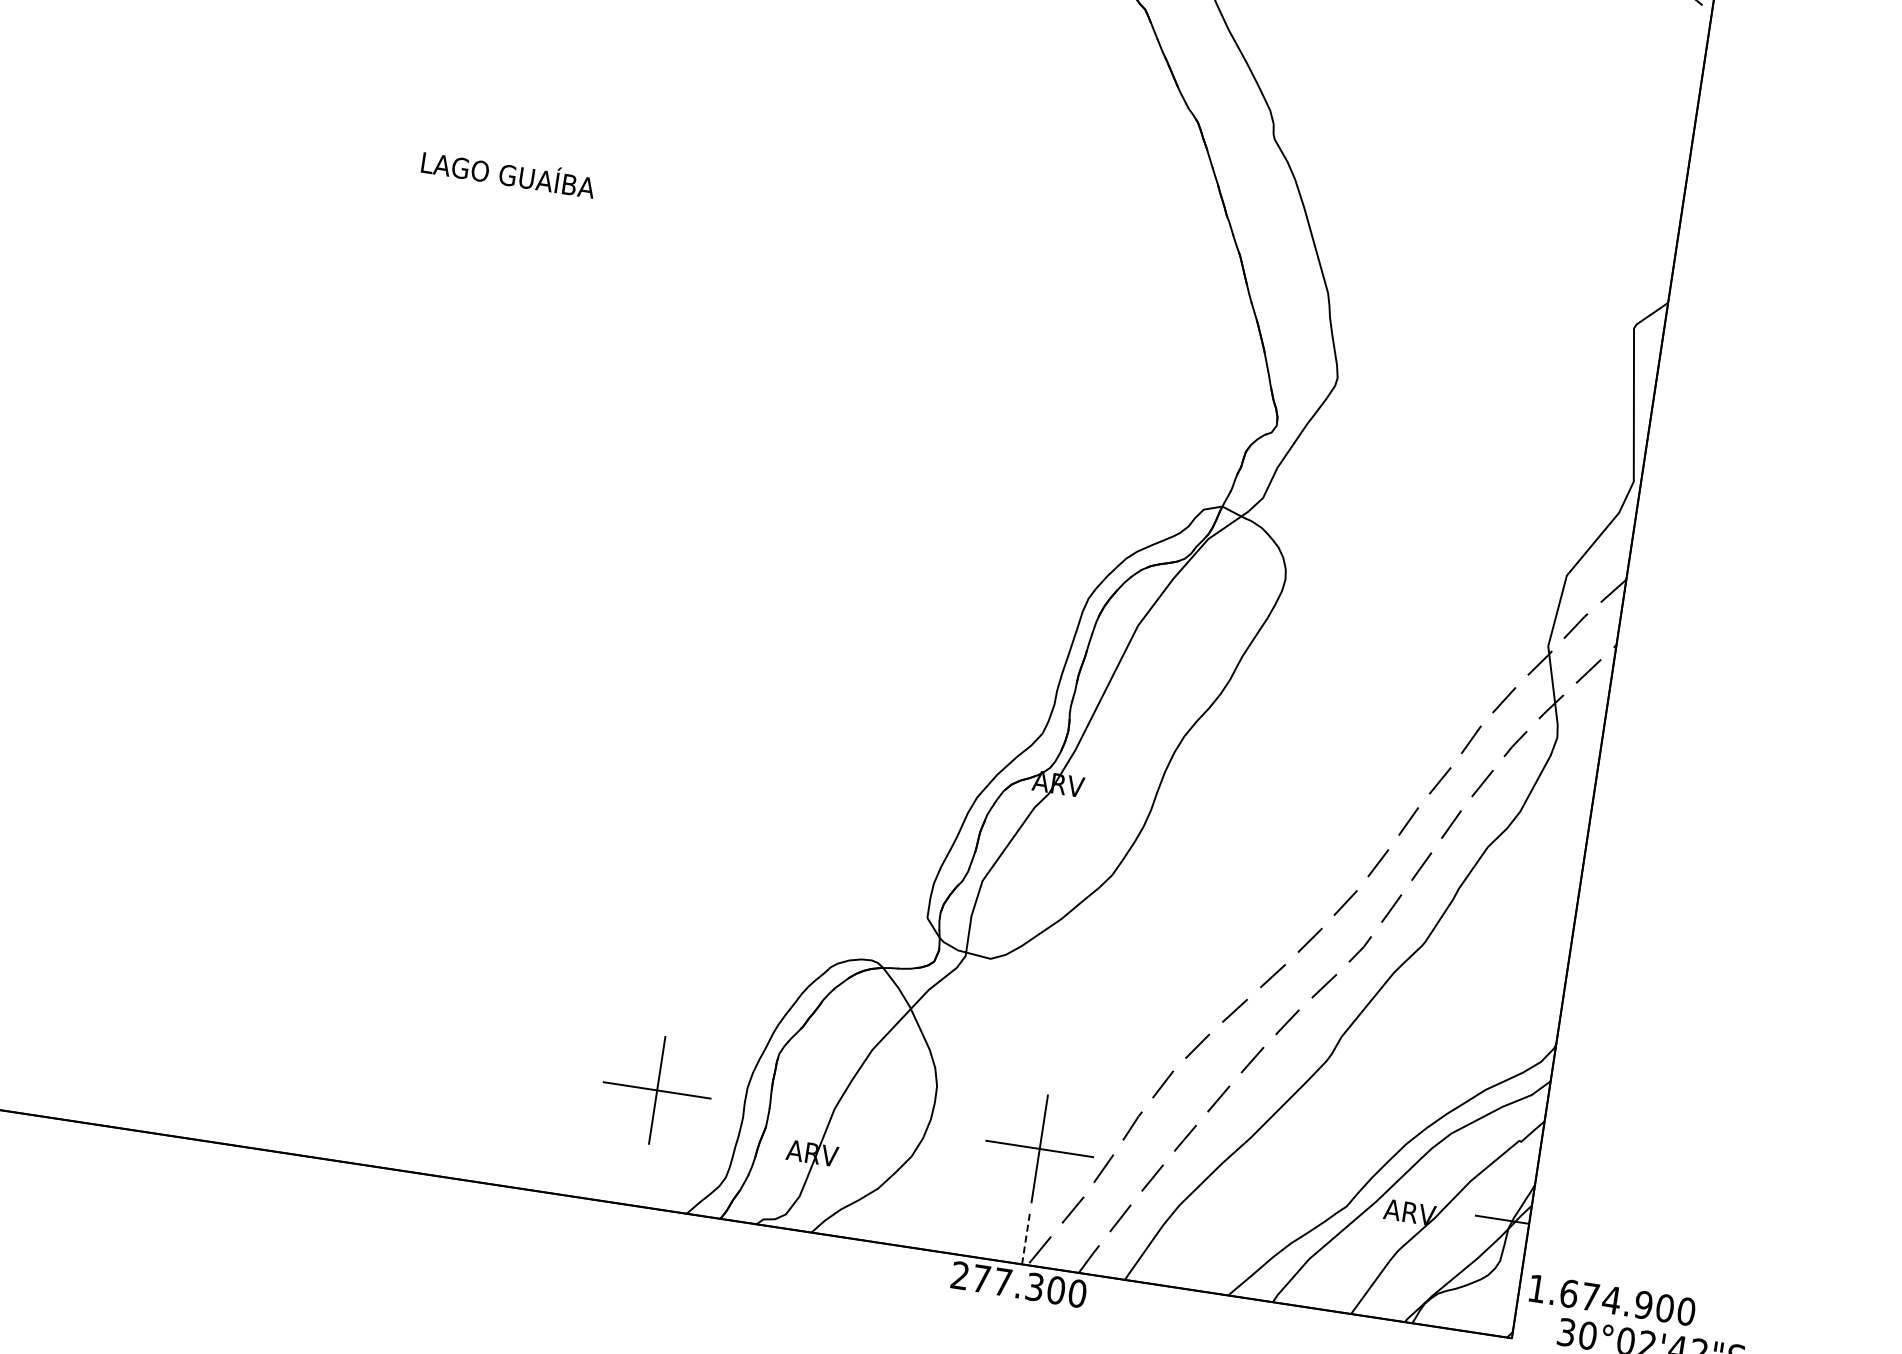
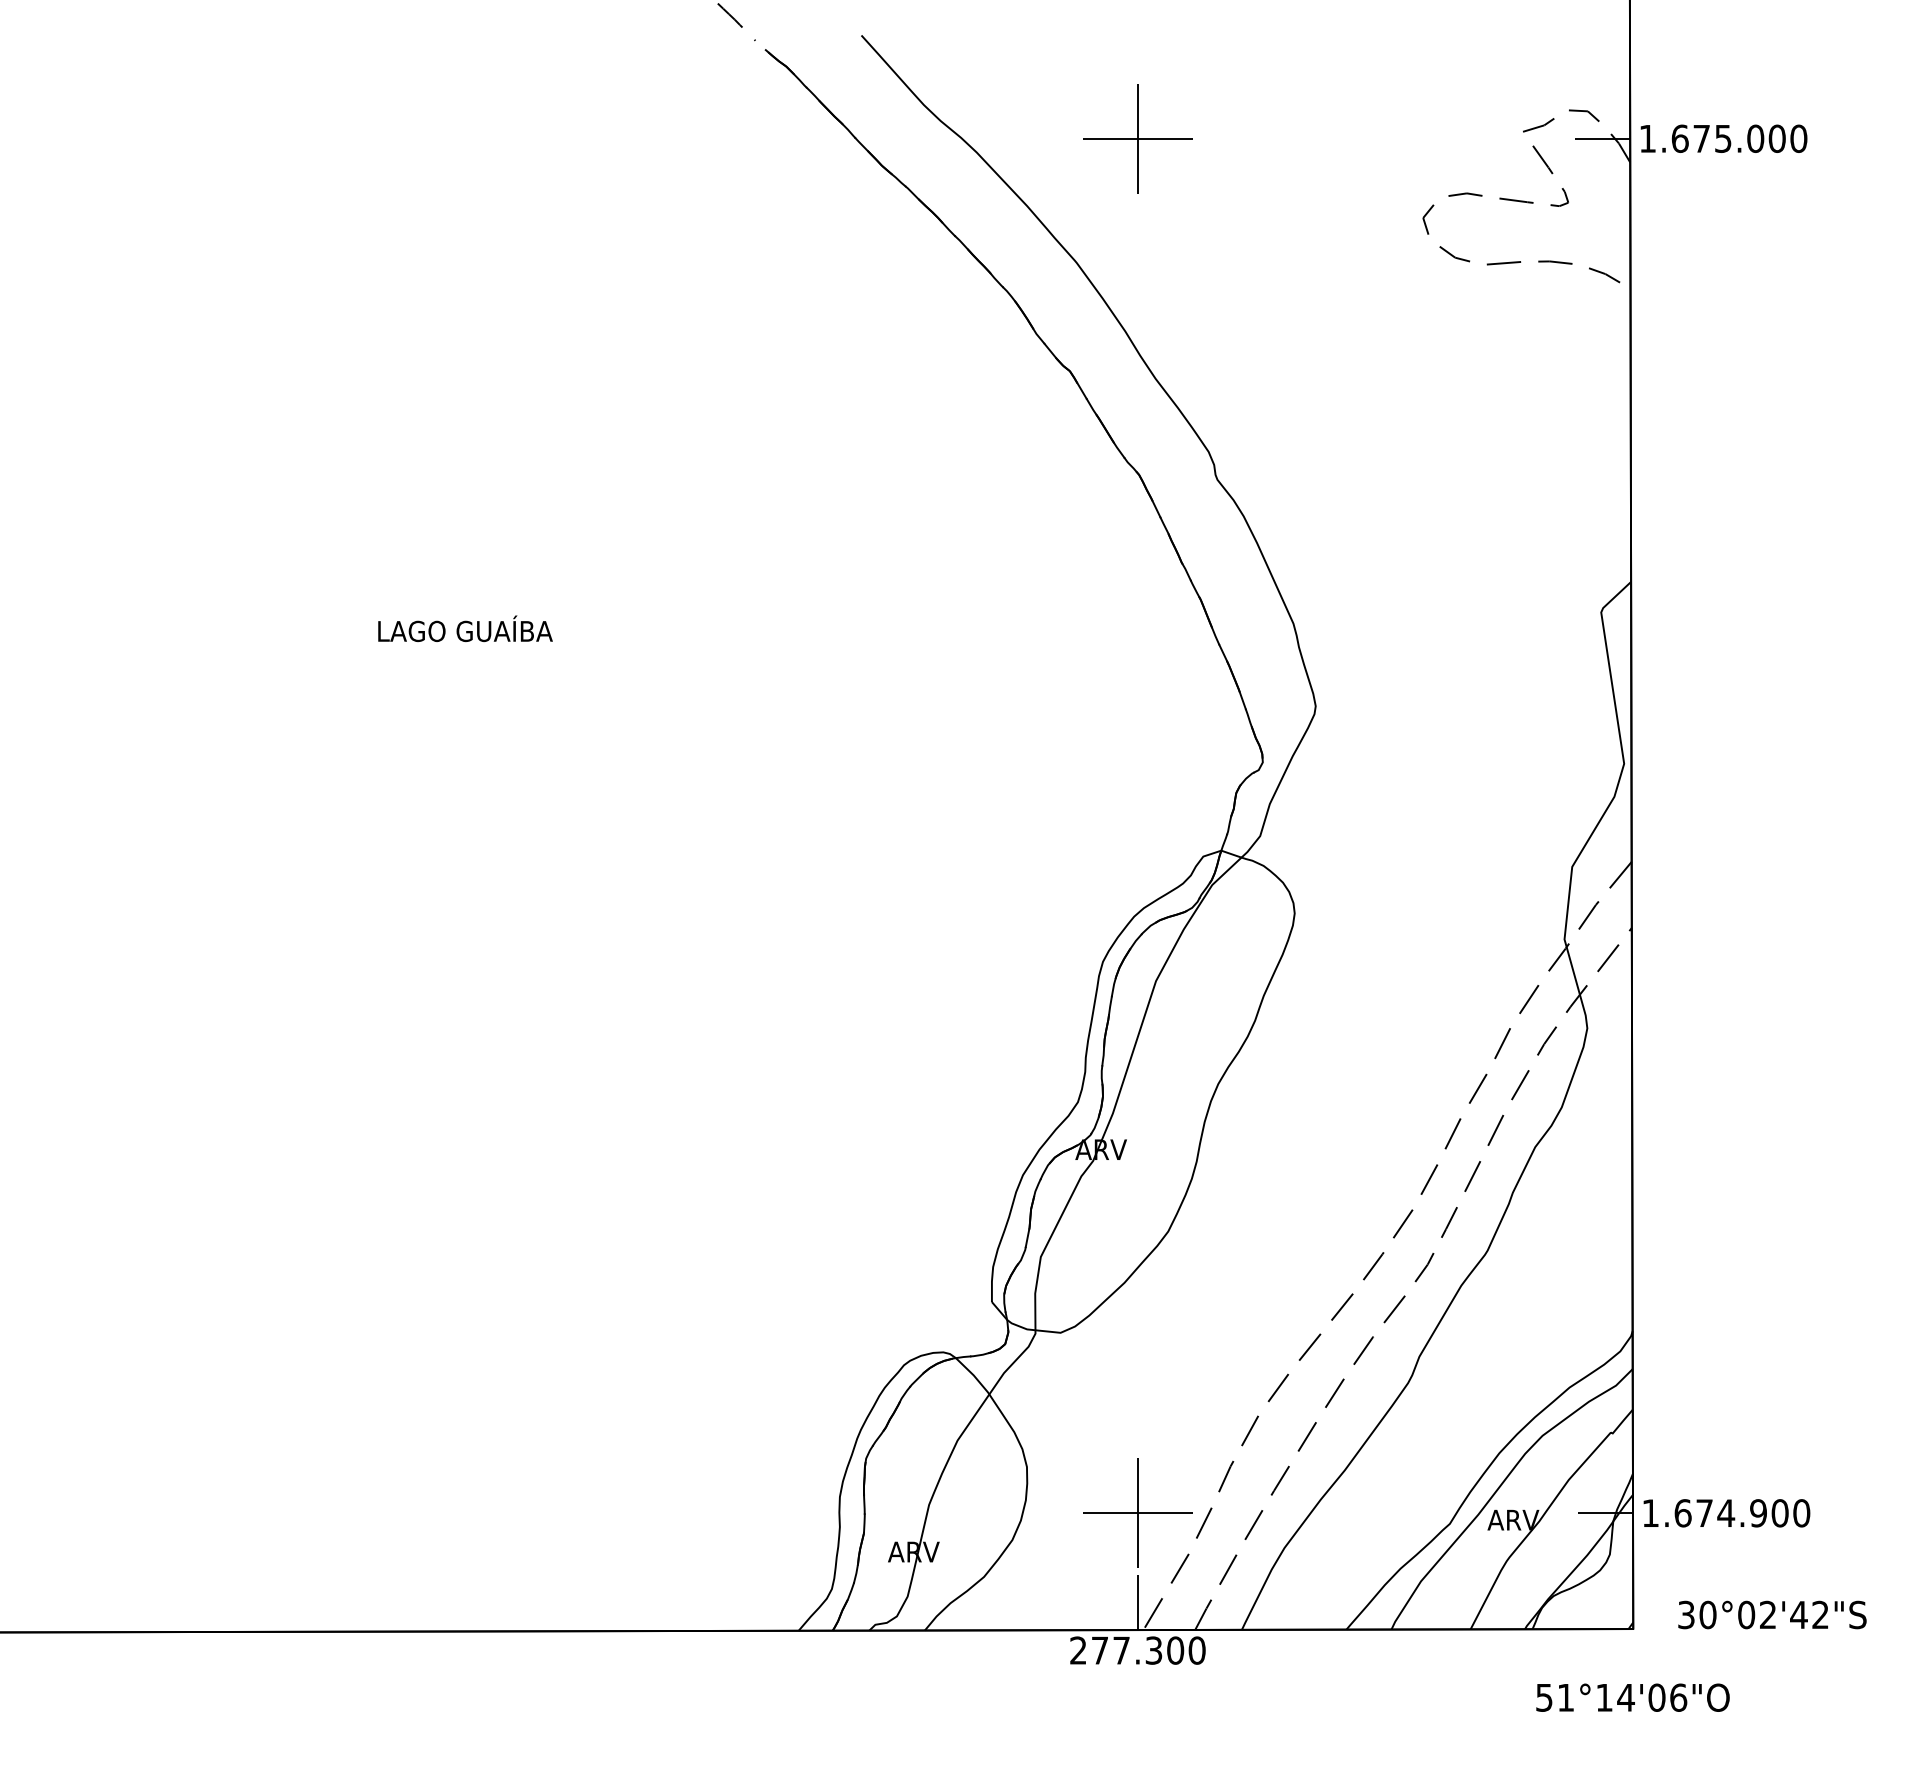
part: (656, 1089) -> (750, 1512), removed
line: (1025, 1237) -> (1137, 1602), dashed -> solid
text: (1612, 1300) -> (1726, 1513), moved

